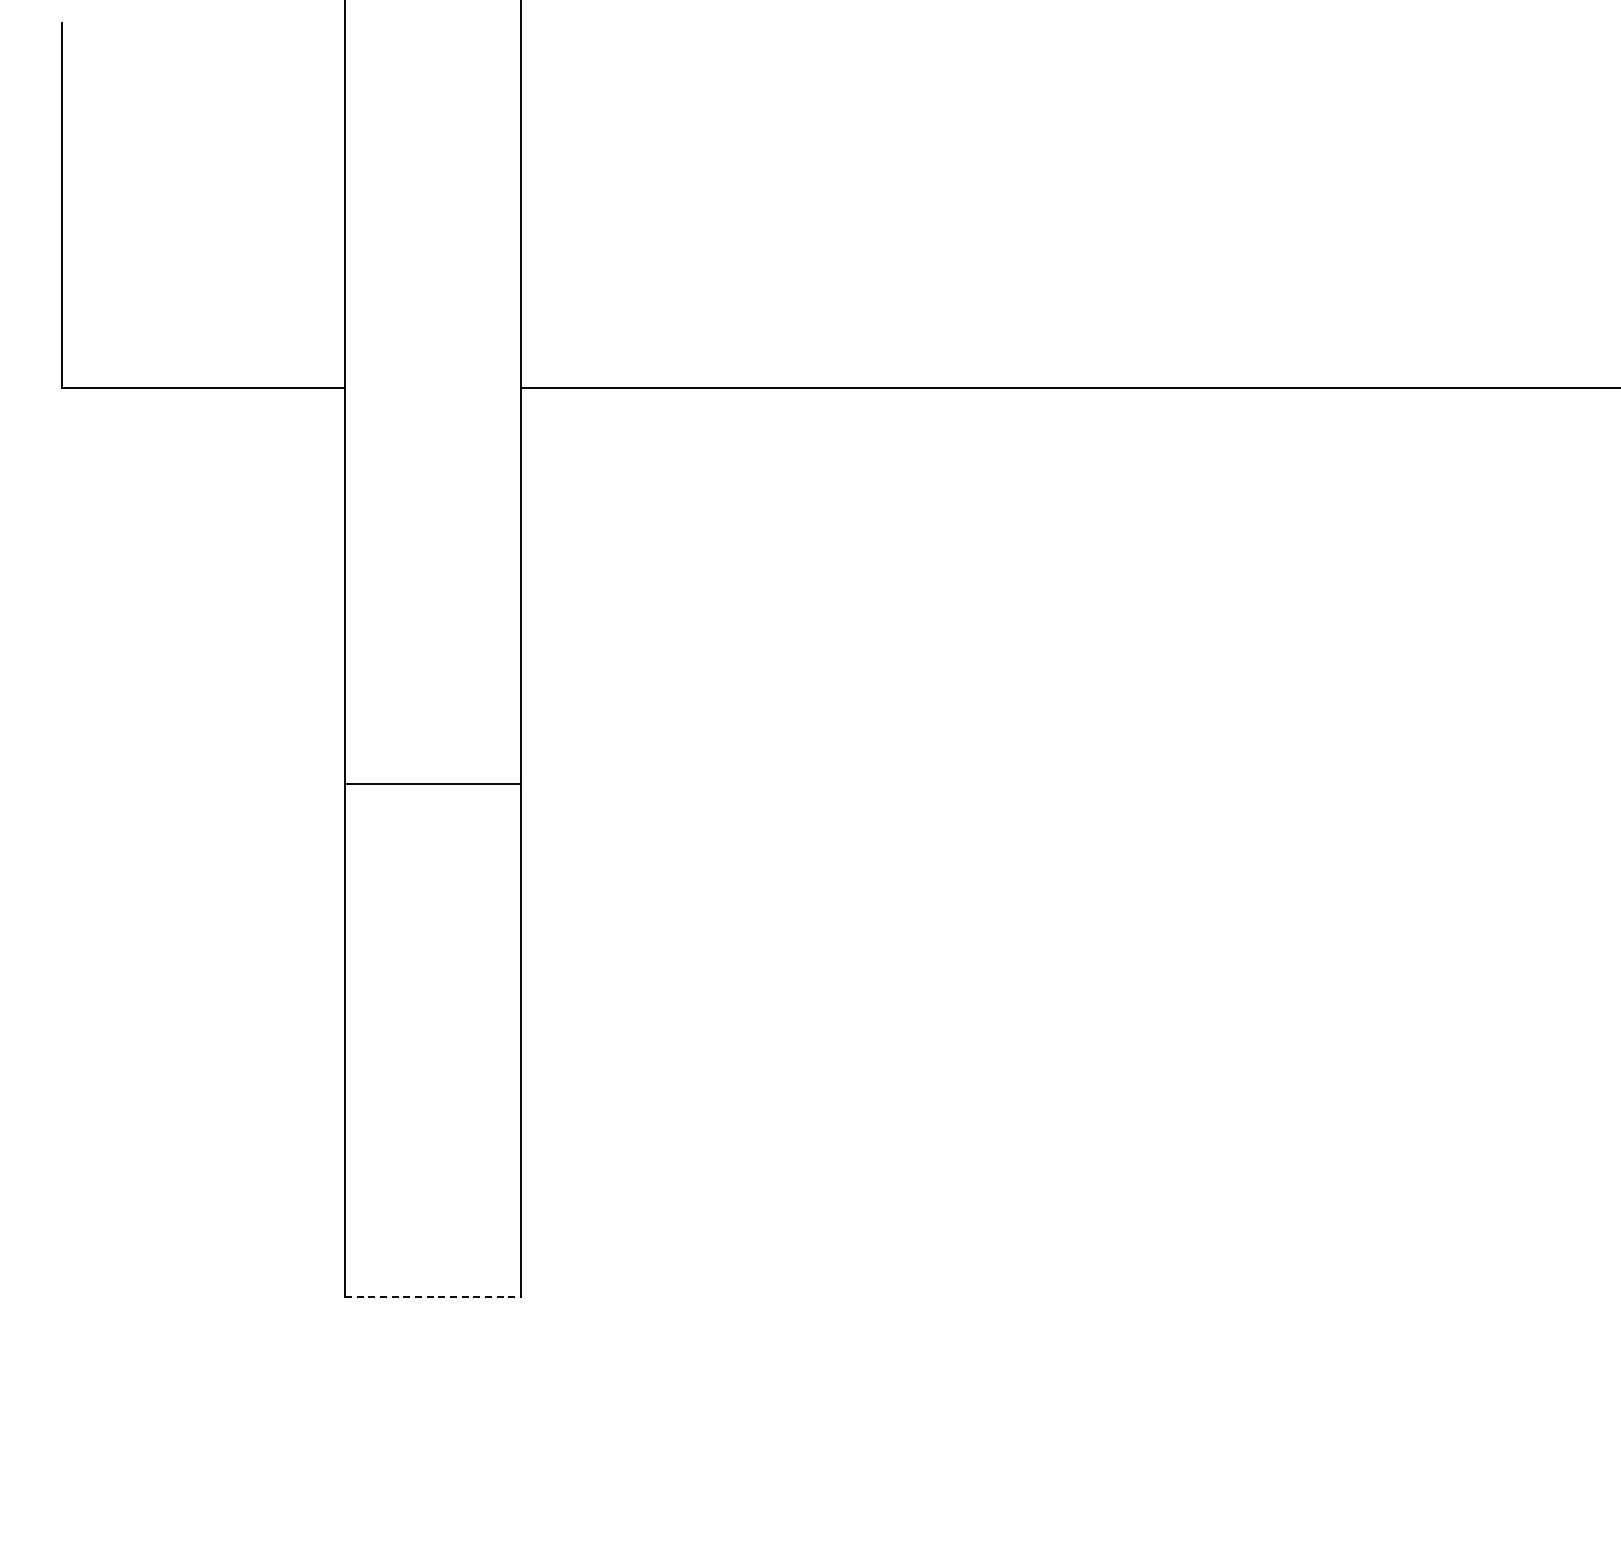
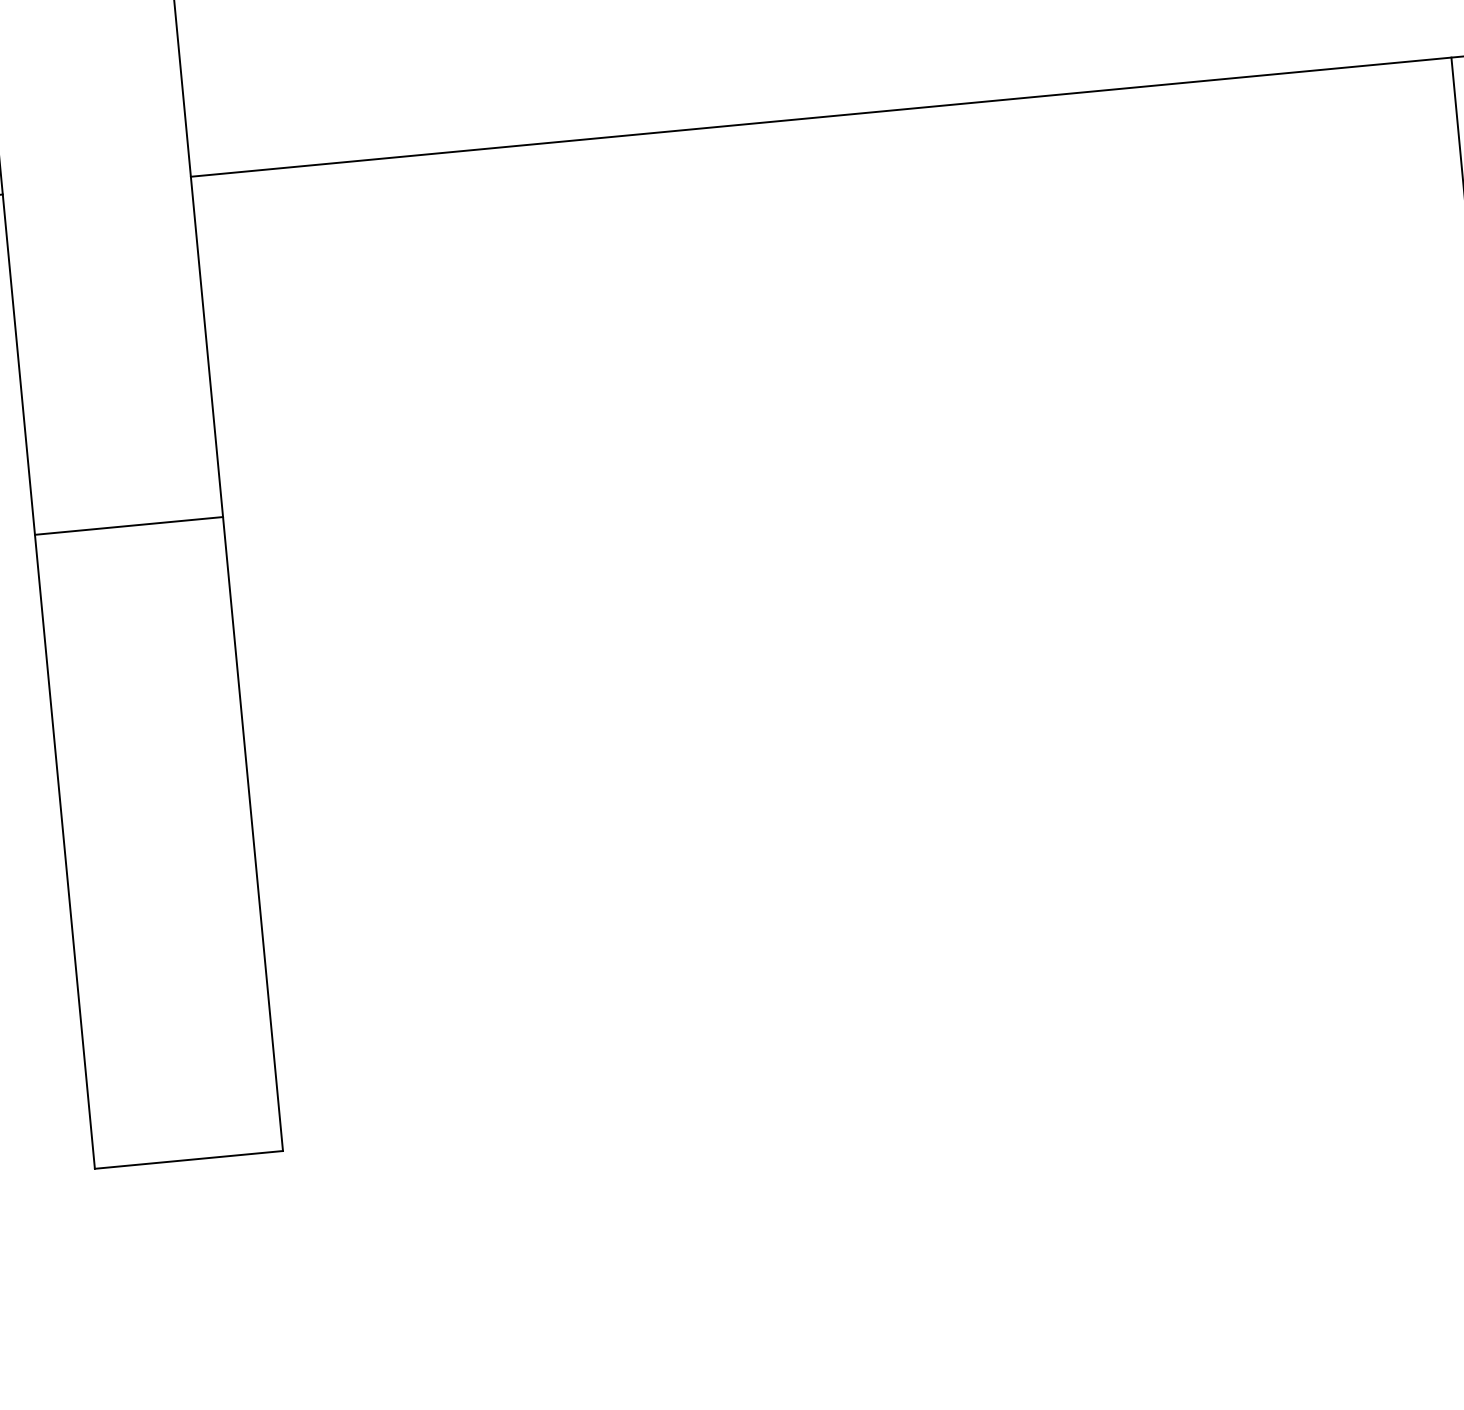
line: (432, 783) -> (128, 525), moved
line: (432, 1297) -> (188, 1160), dashed -> solid

